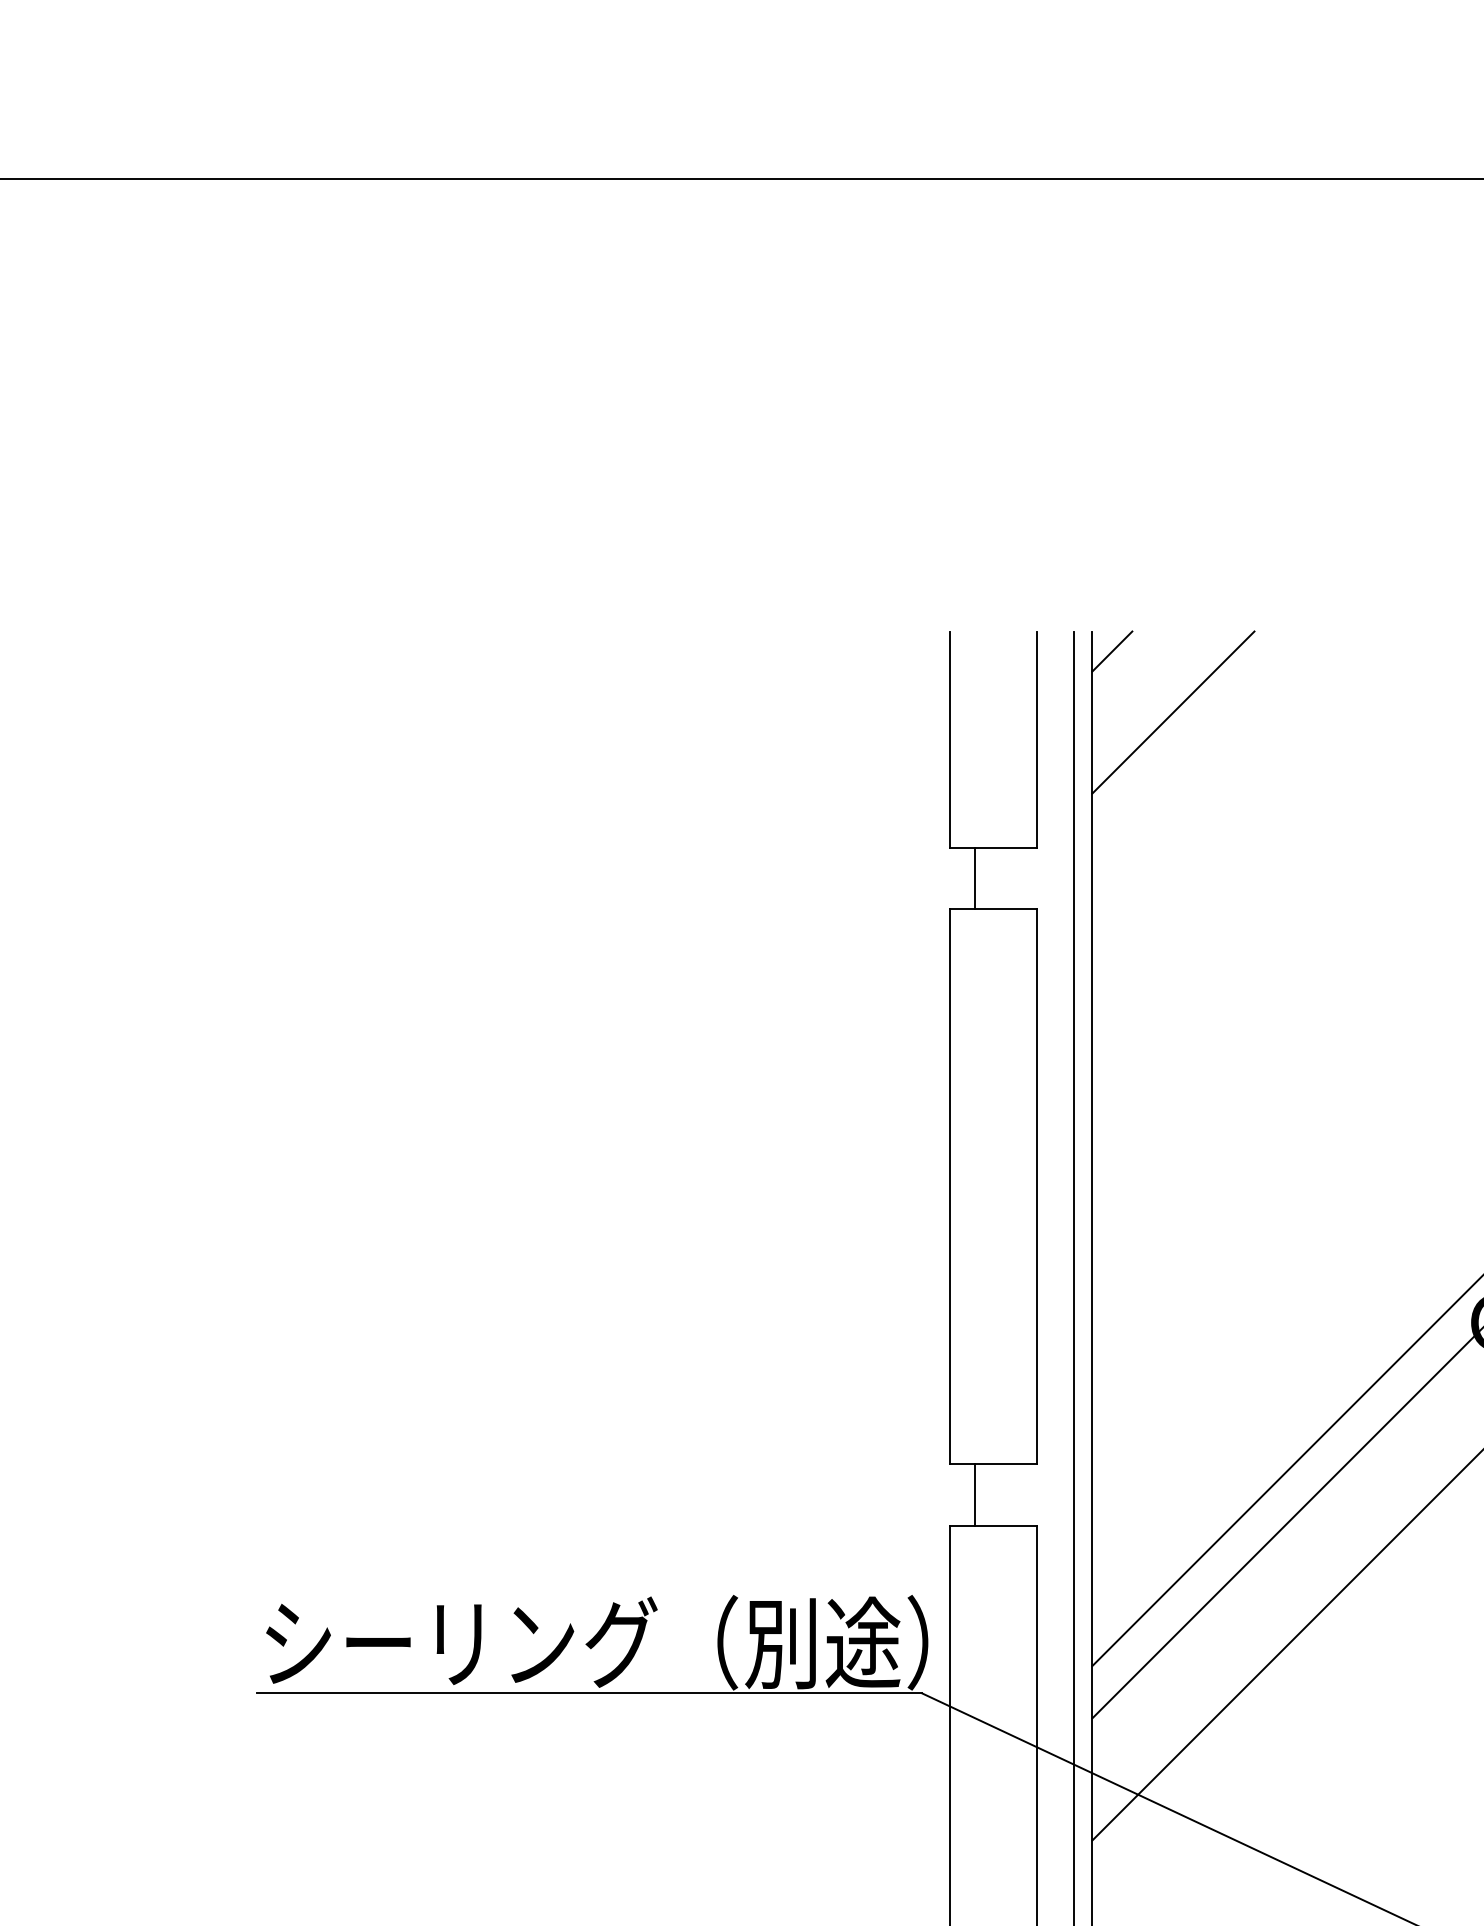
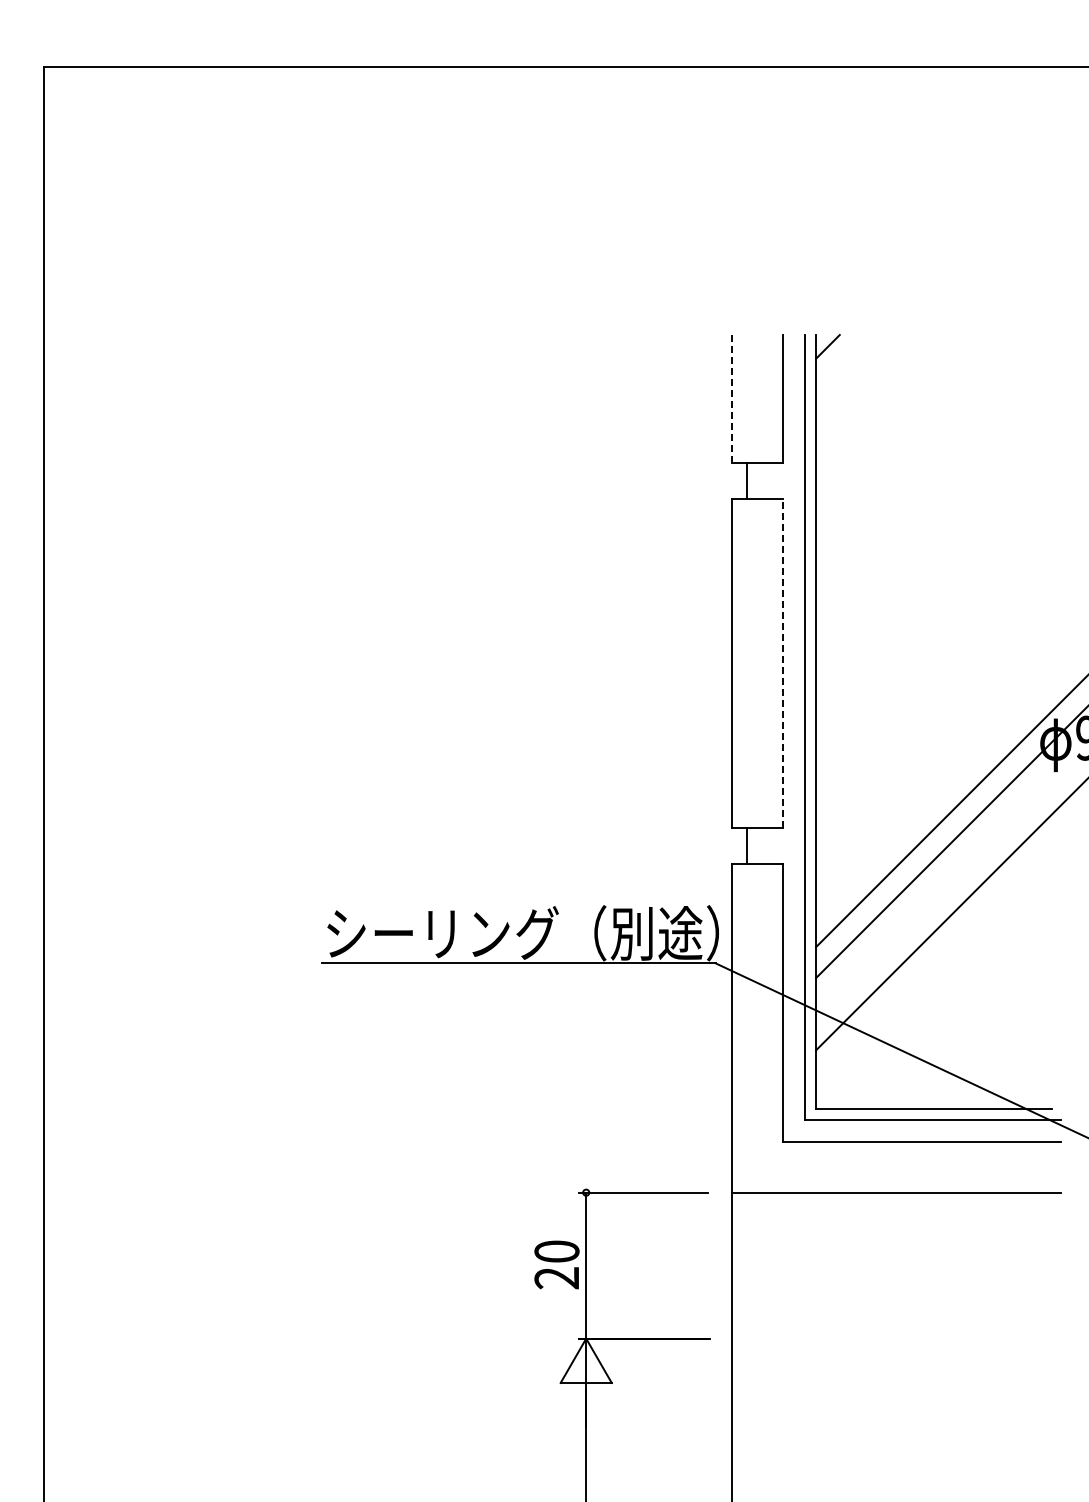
line: (1174, 711) -> (864, 382), removed
line: (950, 738) -> (732, 398), solid -> dashed
line: (1037, 1186) -> (783, 663), solid -> dashed

